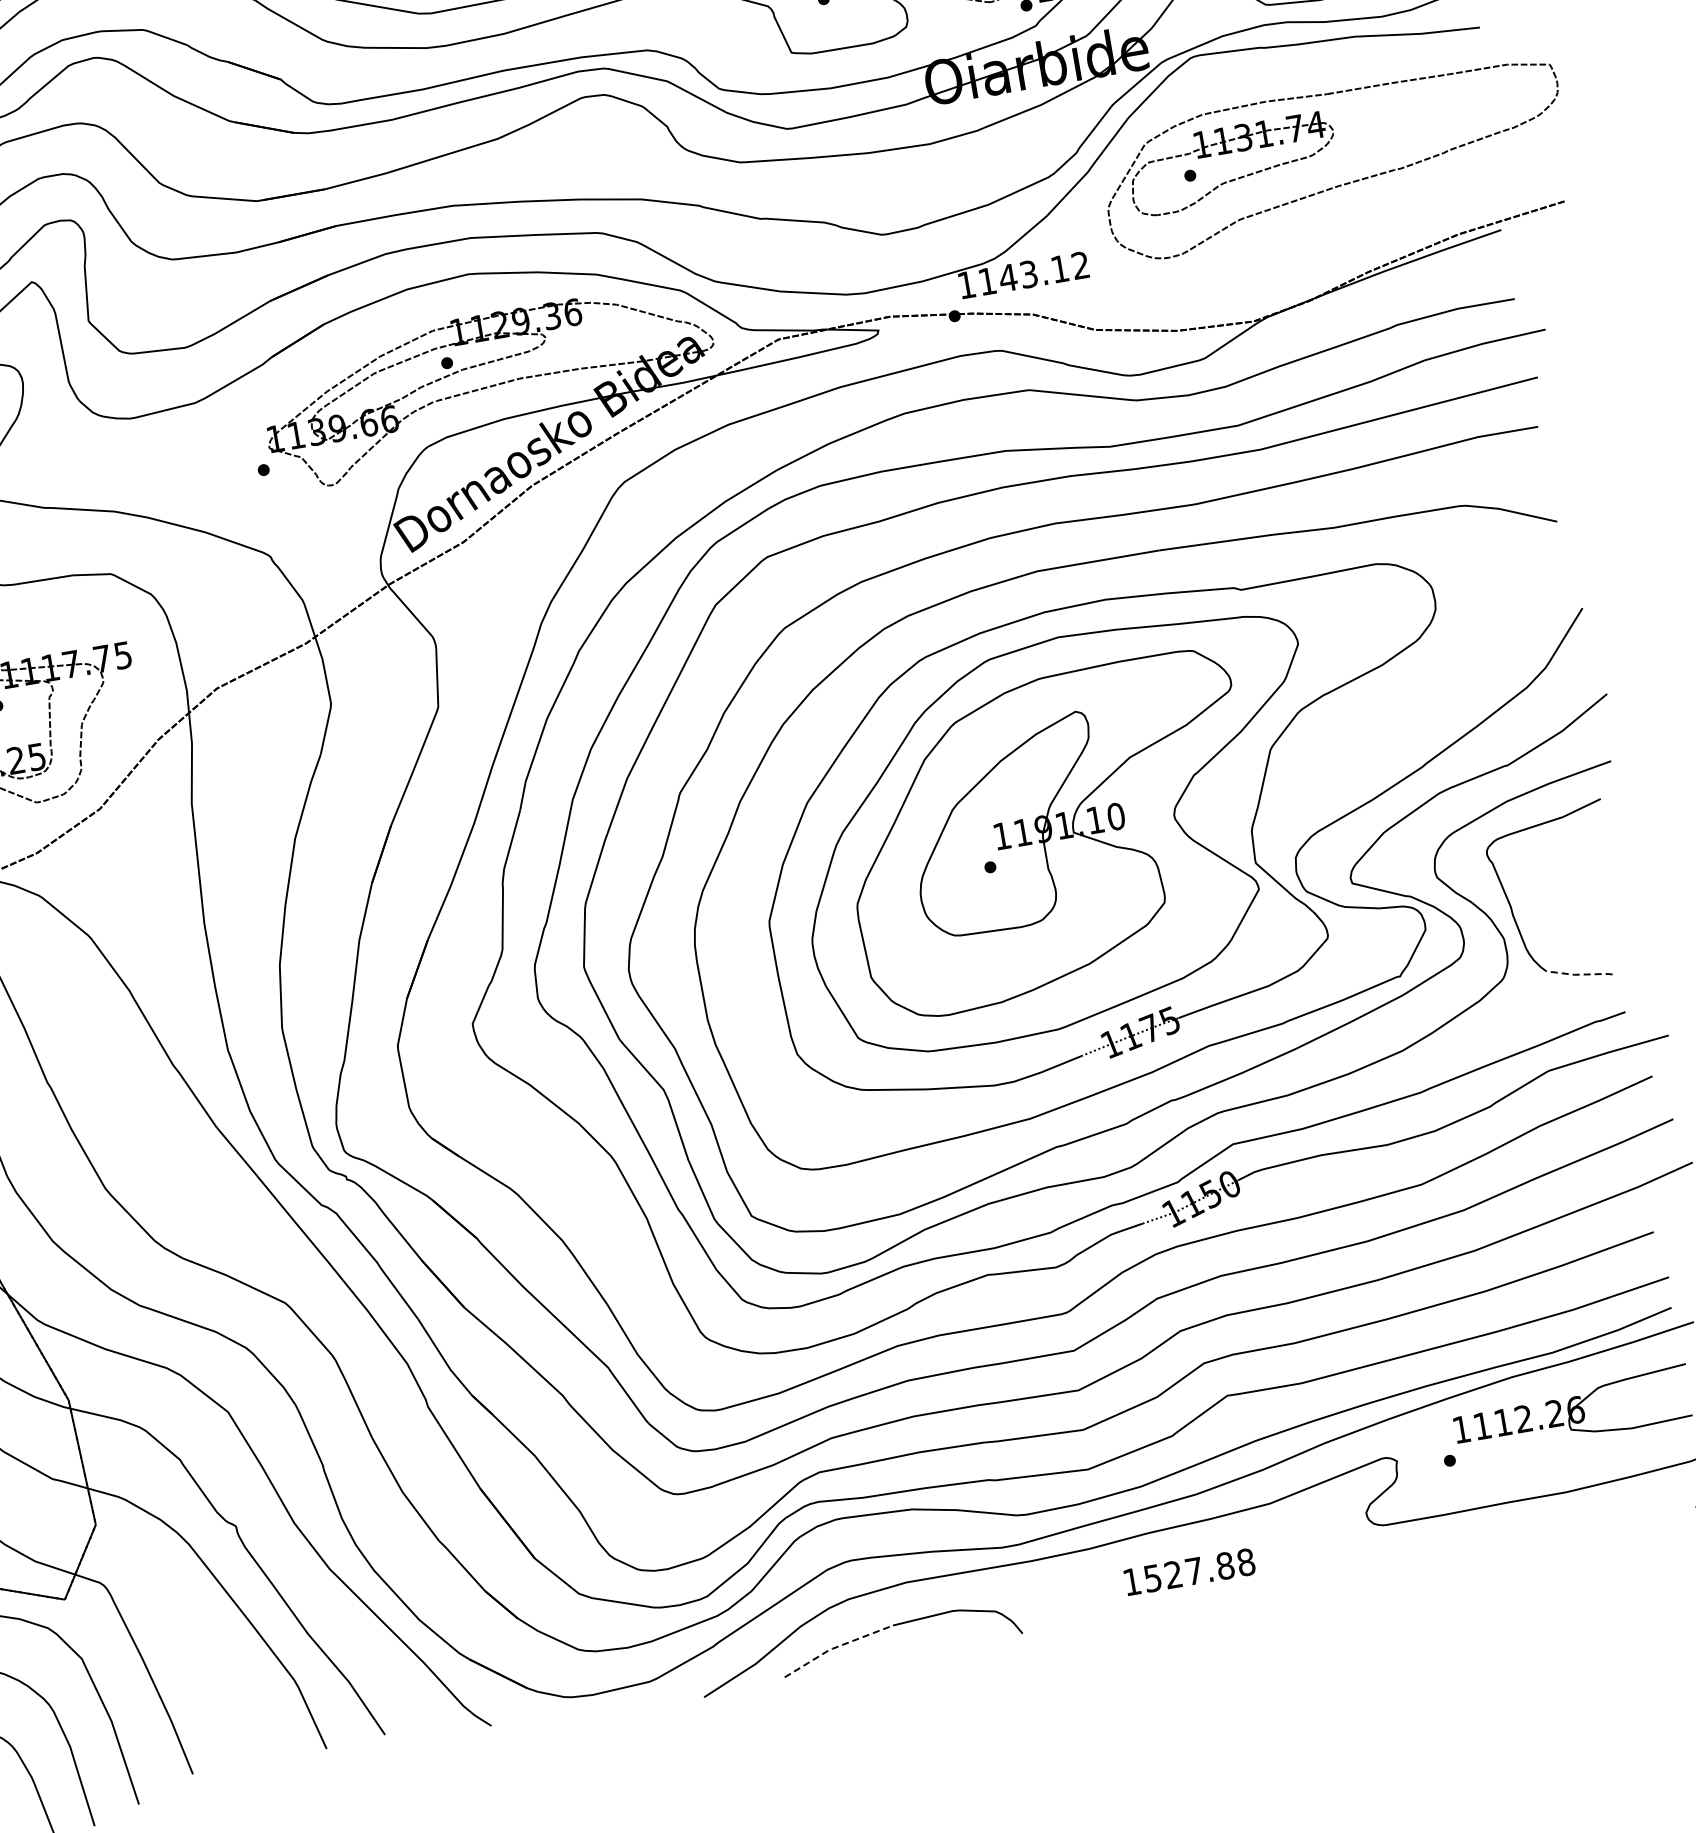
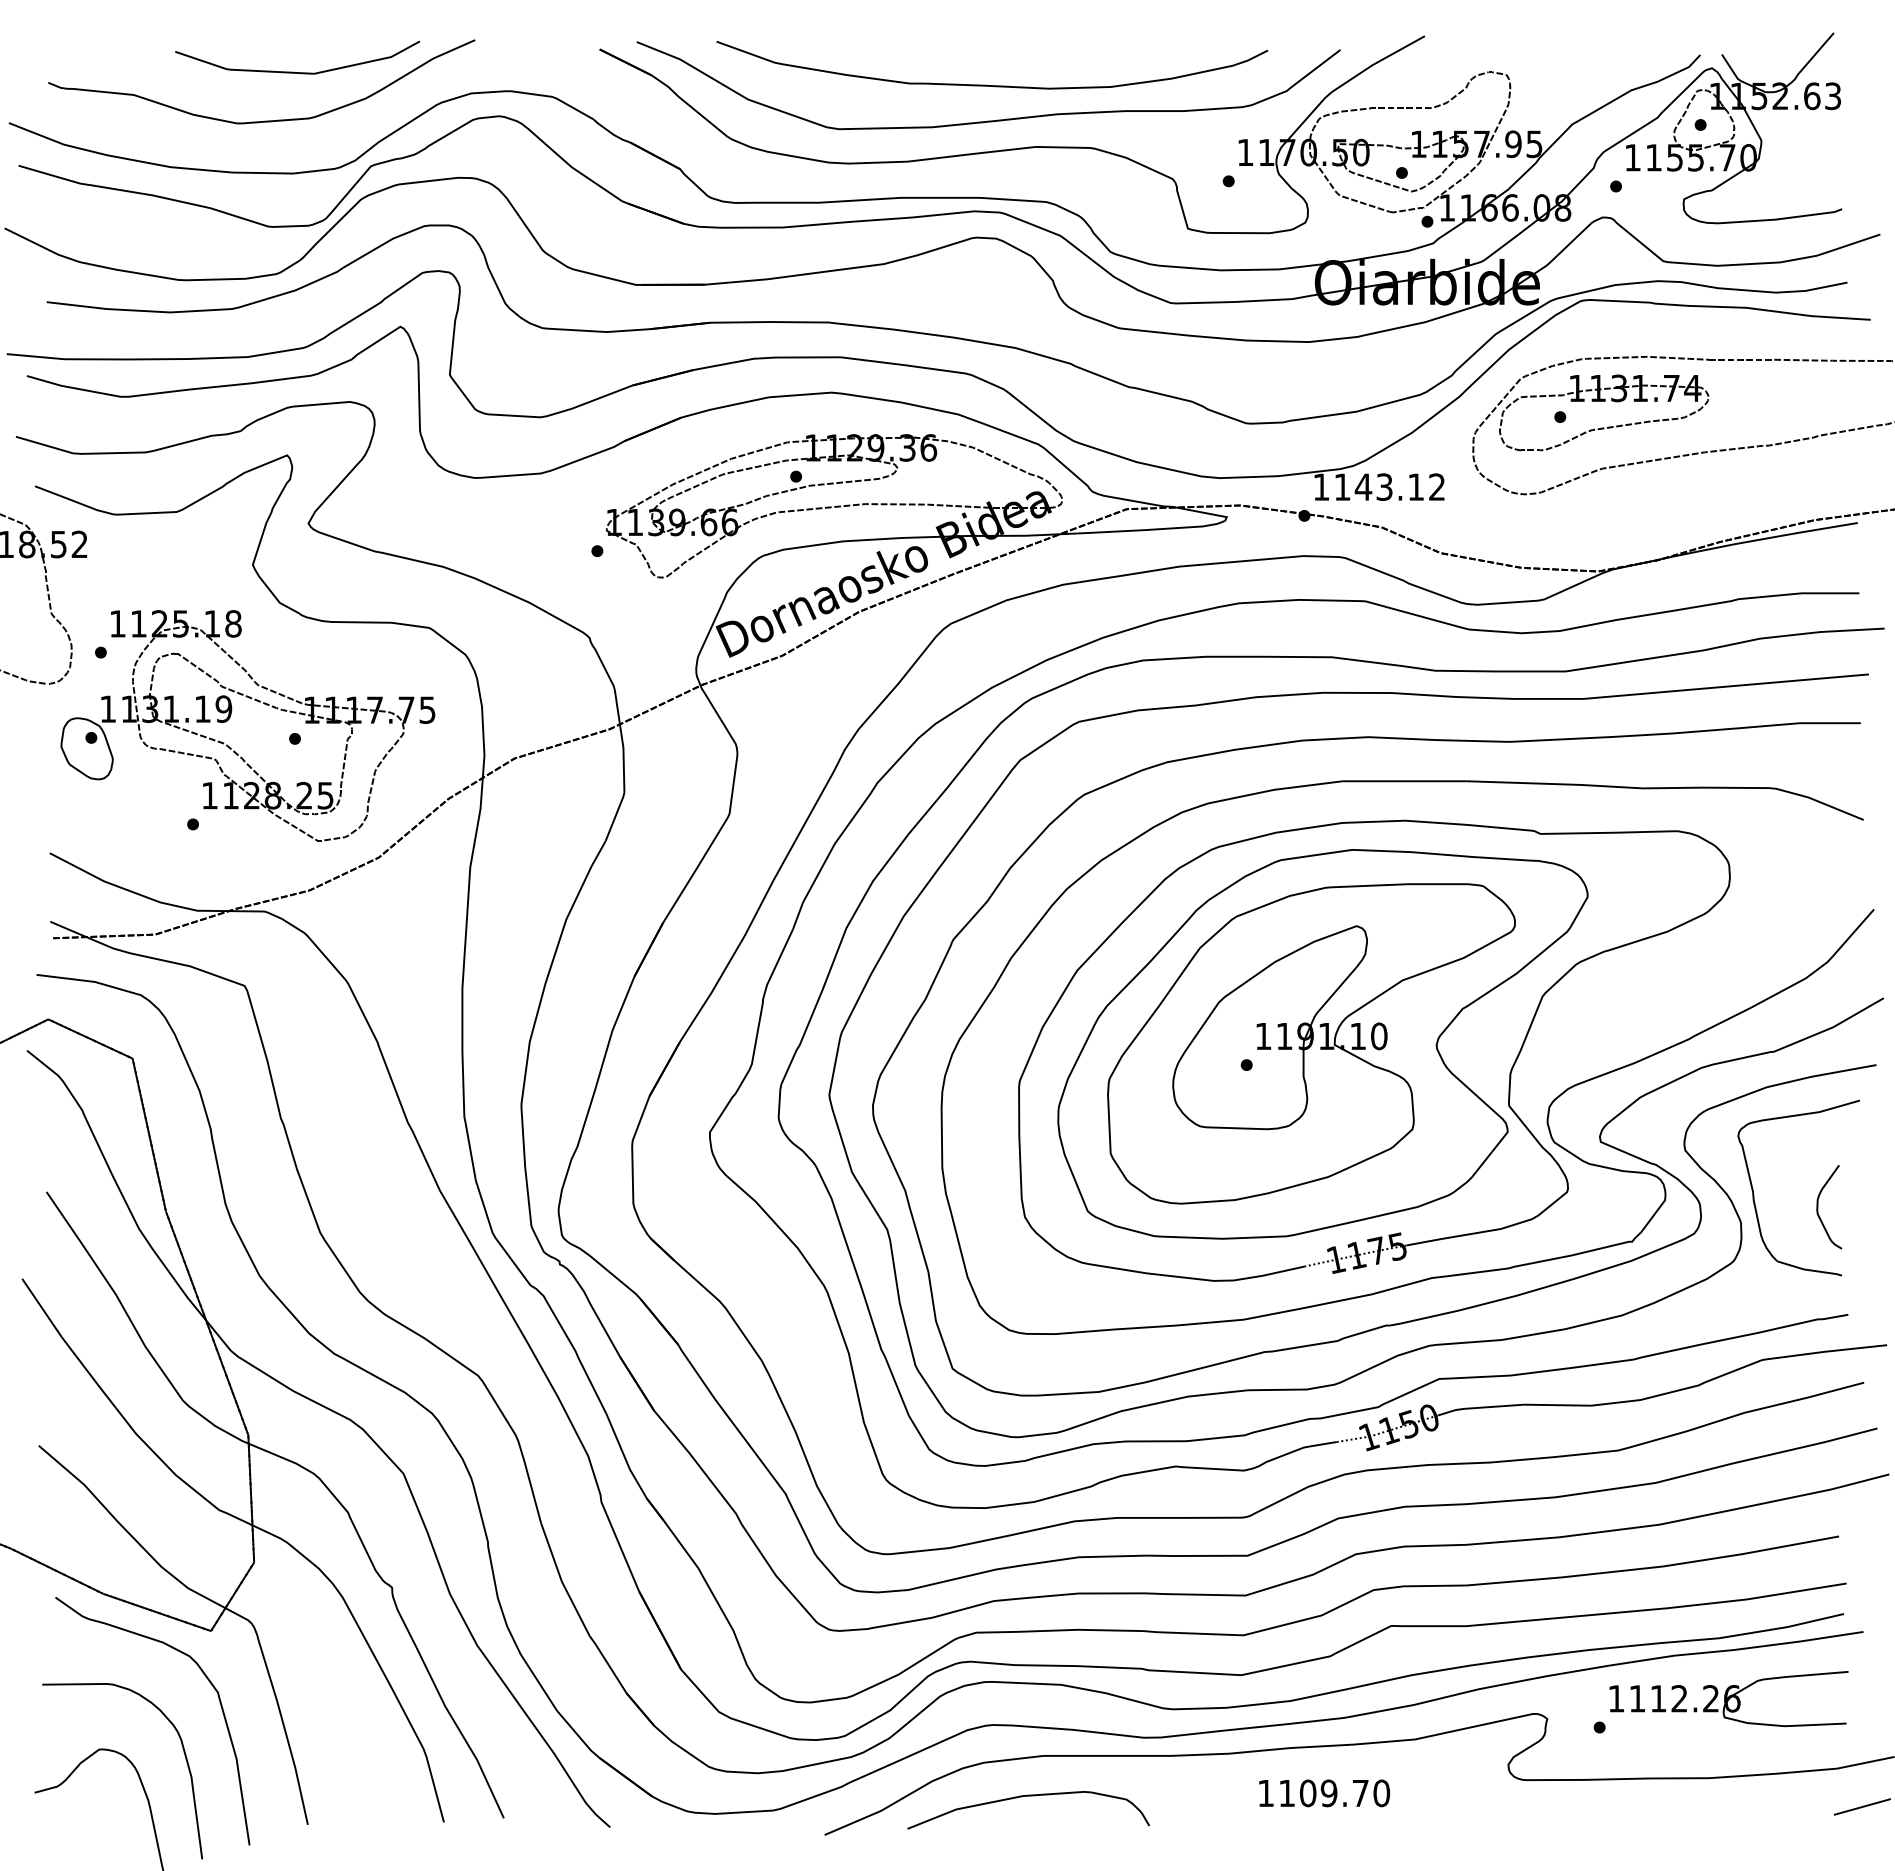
curve: (1578, 911) -> (1818, 1207), added
line: (1578, 975) -> (1808, 1270), dashed -> solid
text: (1199, 1570) -> (1334, 1793), 1527.88 -> 1109.70
line: (835, 1647) -> (962, 1808), dashed -> solid

